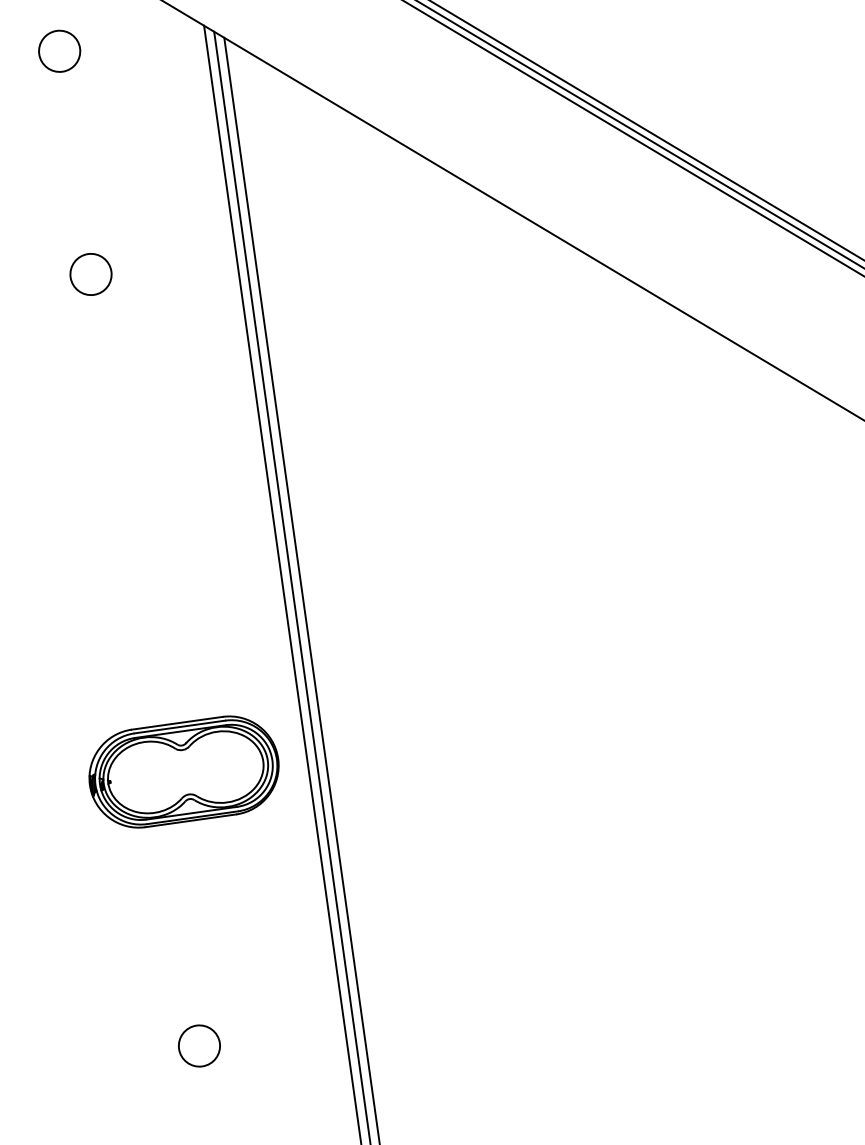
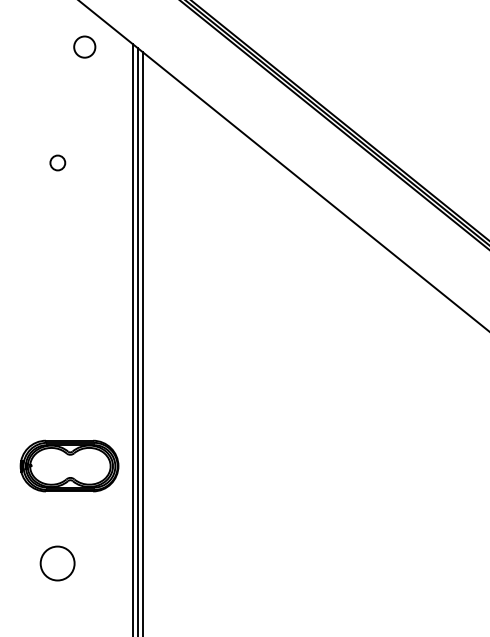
circle: (58, 50) -> (84, 46), moved
circle: (90, 273) -> (57, 162), size x0.7
part: (183, 770) -> (69, 465), moved
circle: (198, 1045) -> (57, 563), size x1.6

